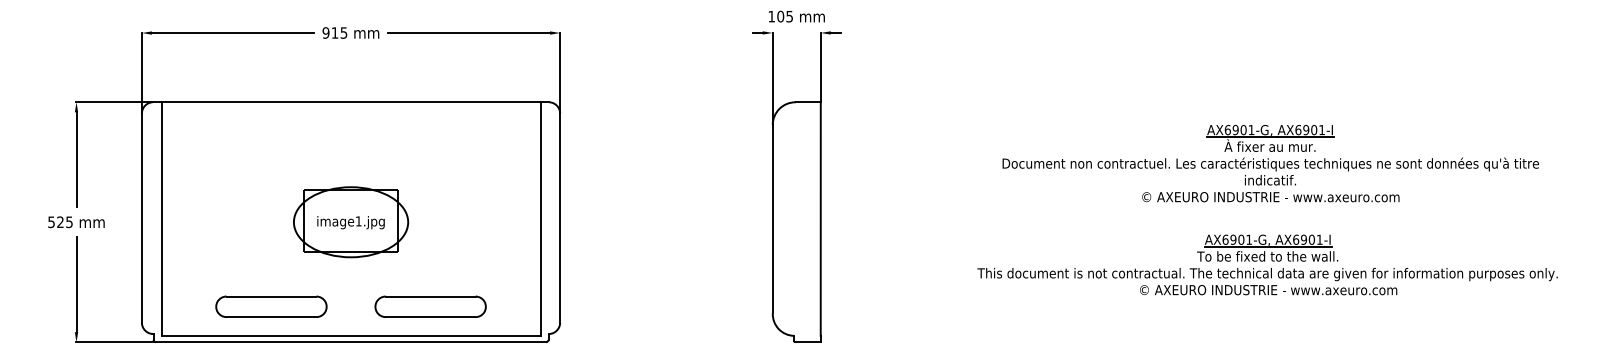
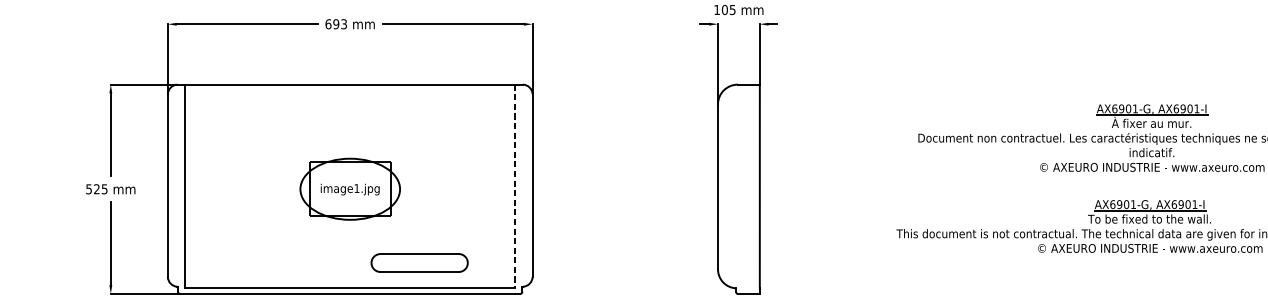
text: (334, 32) -> (335, 23), 915 -> 693
line: (540, 219) -> (515, 186), solid -> dashed
part: (271, 306) -> (280, 262), removed

